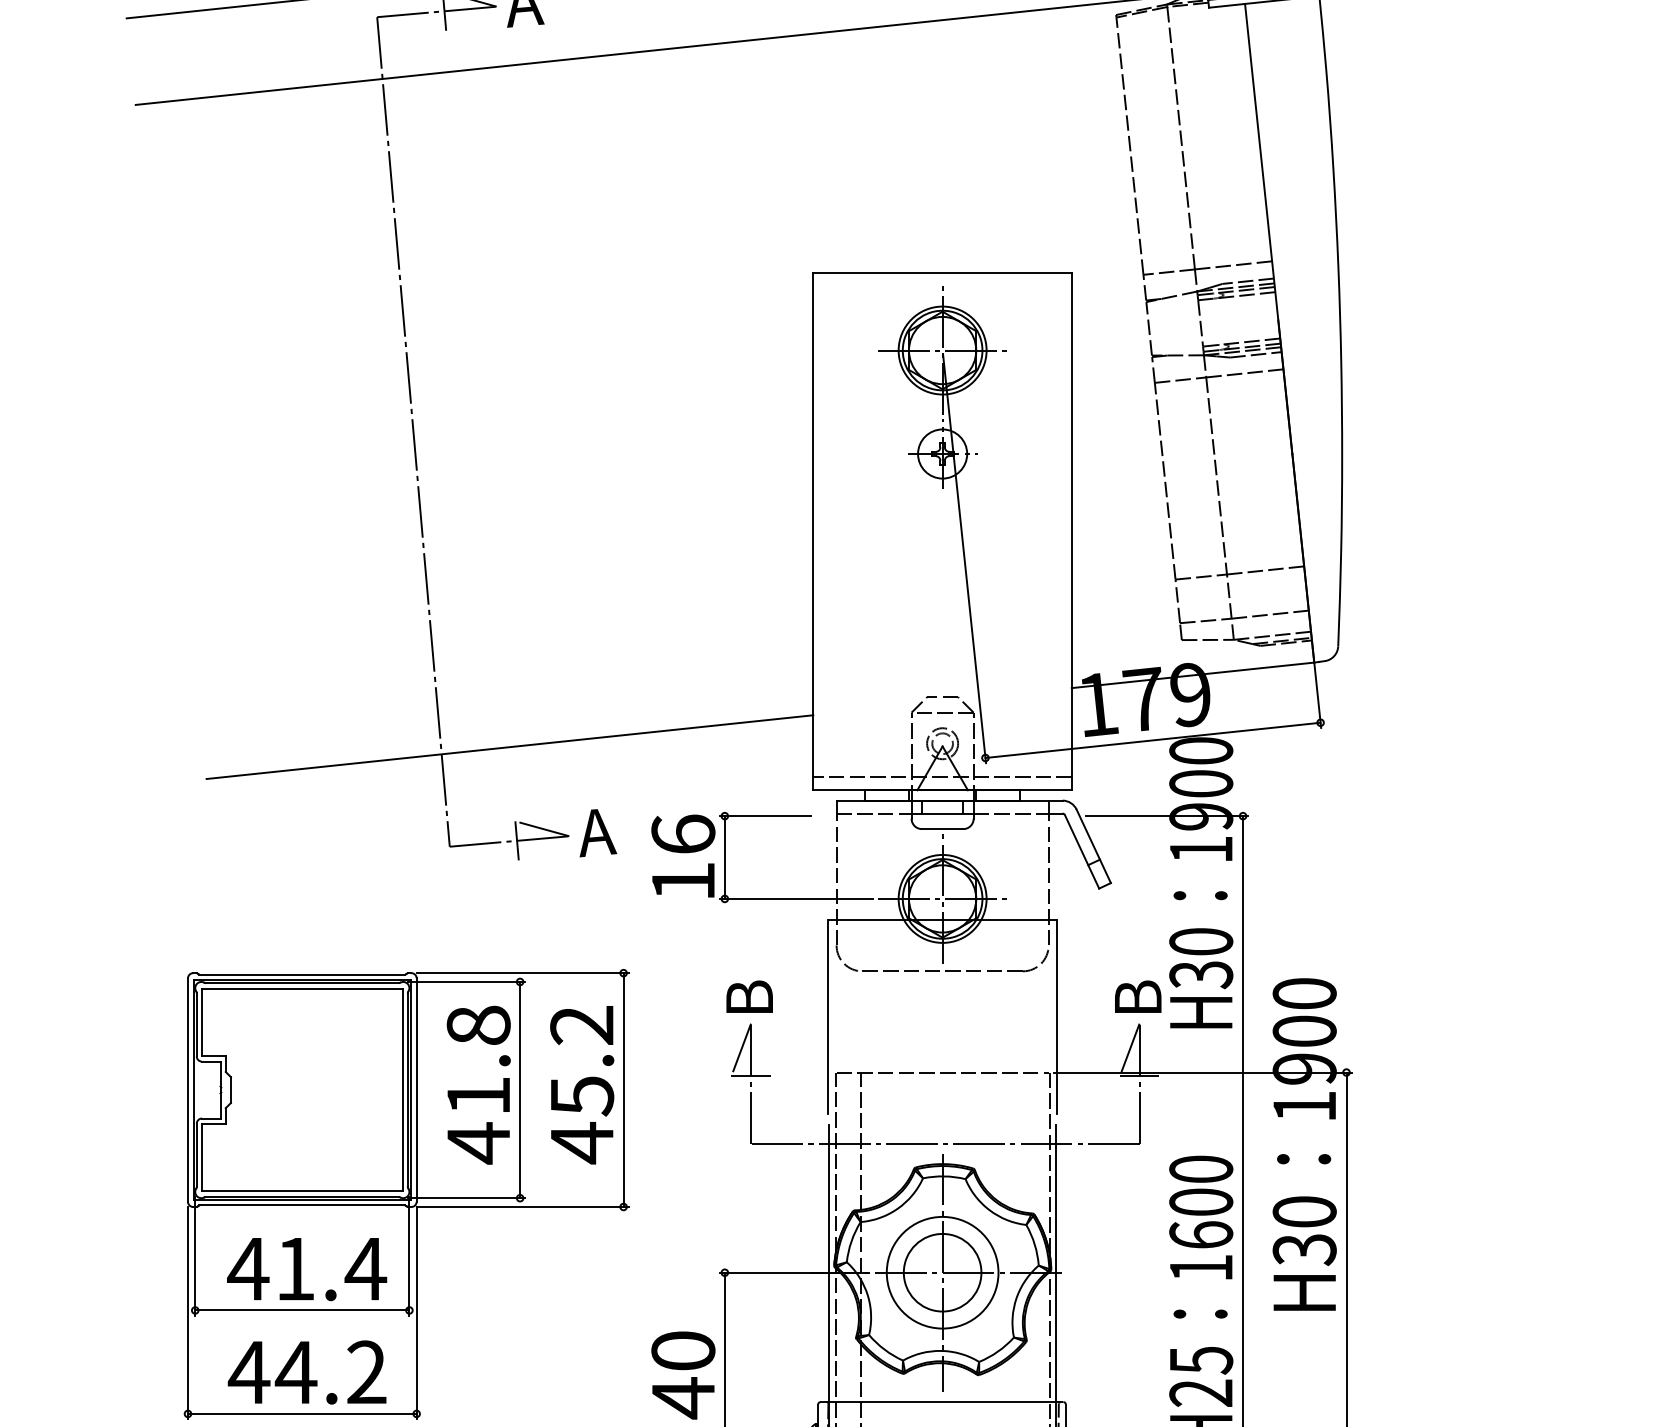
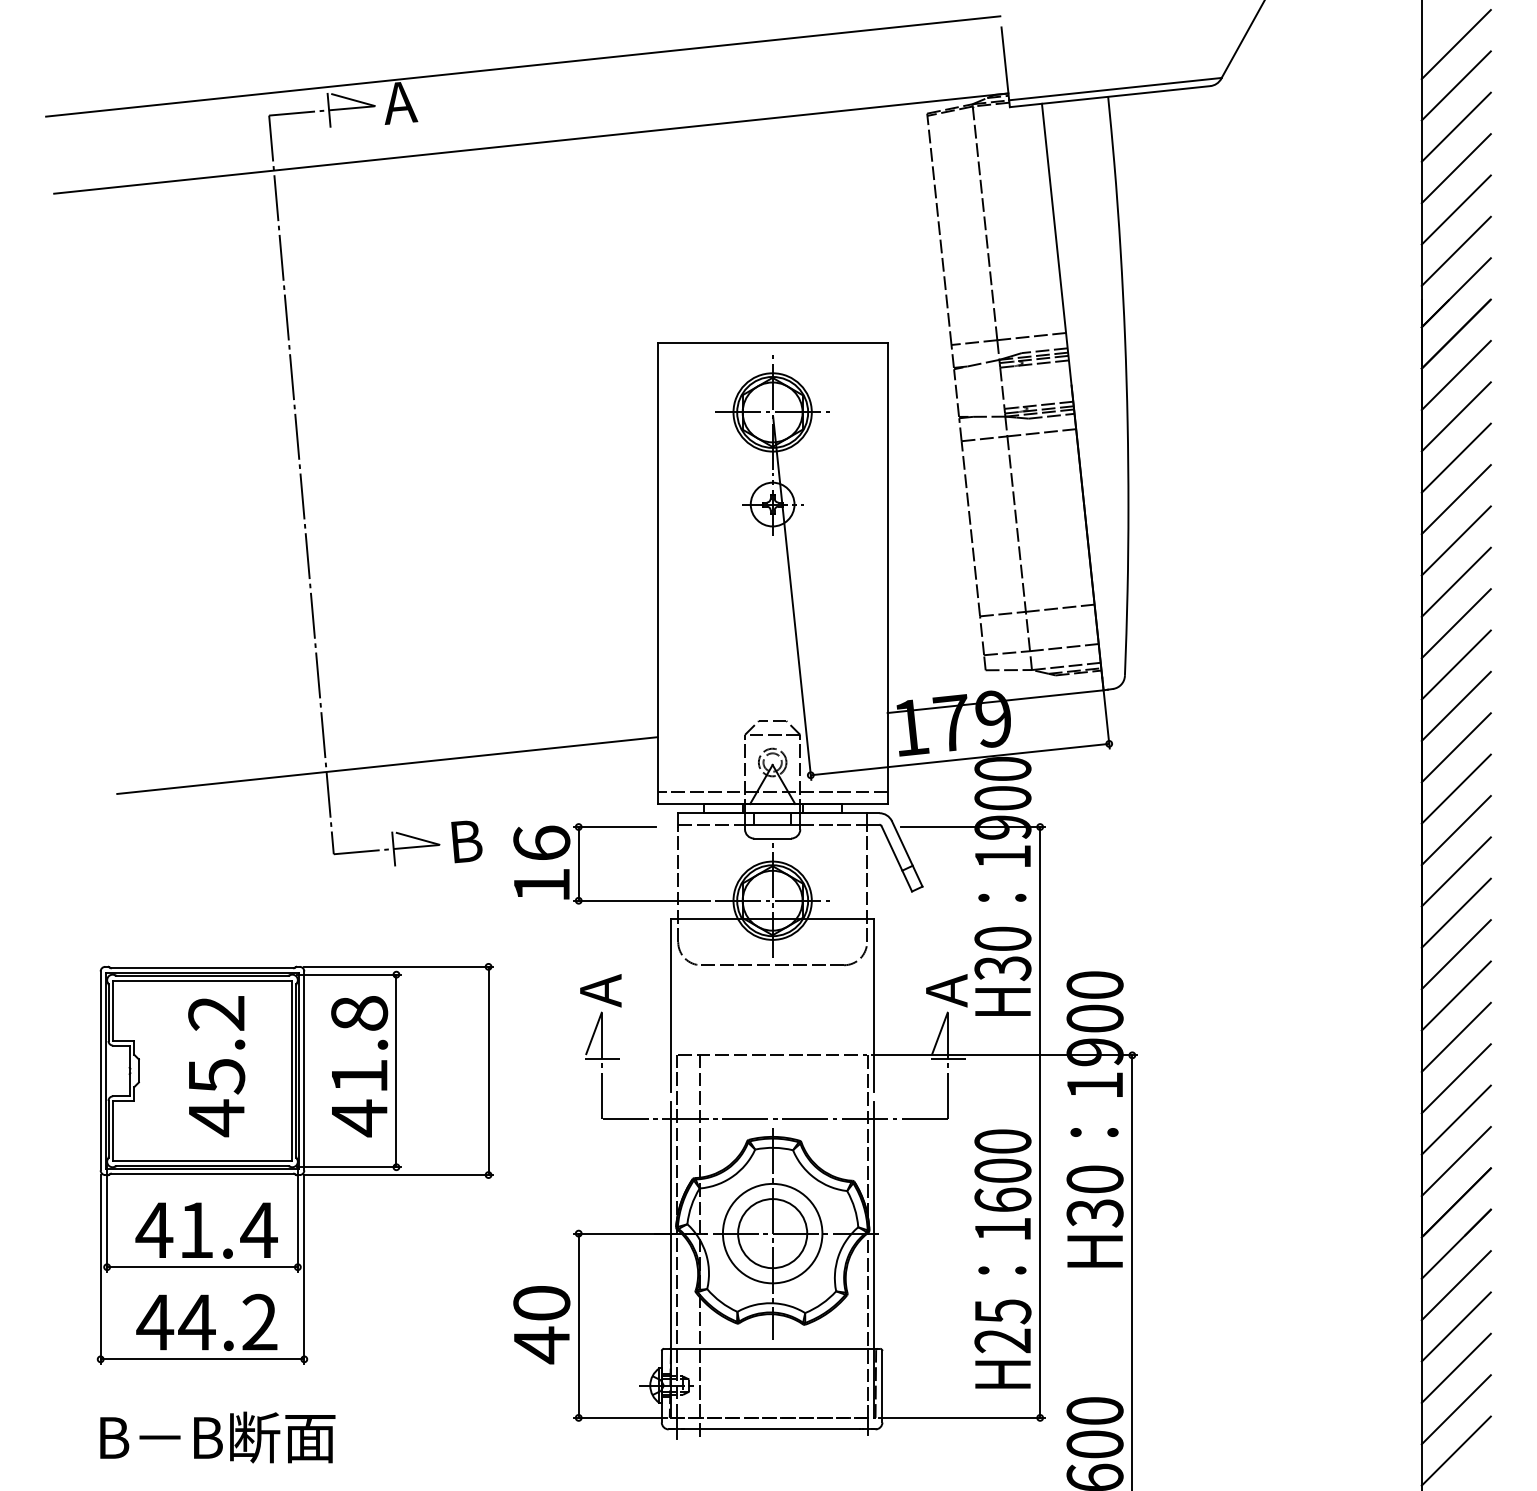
text: (597, 832) -> (465, 841), A -> B
text: (749, 999) -> (600, 990), B -> A
text: (1137, 999) -> (946, 990), B -> A
text: (581, 1085) -> (216, 1066), moved

